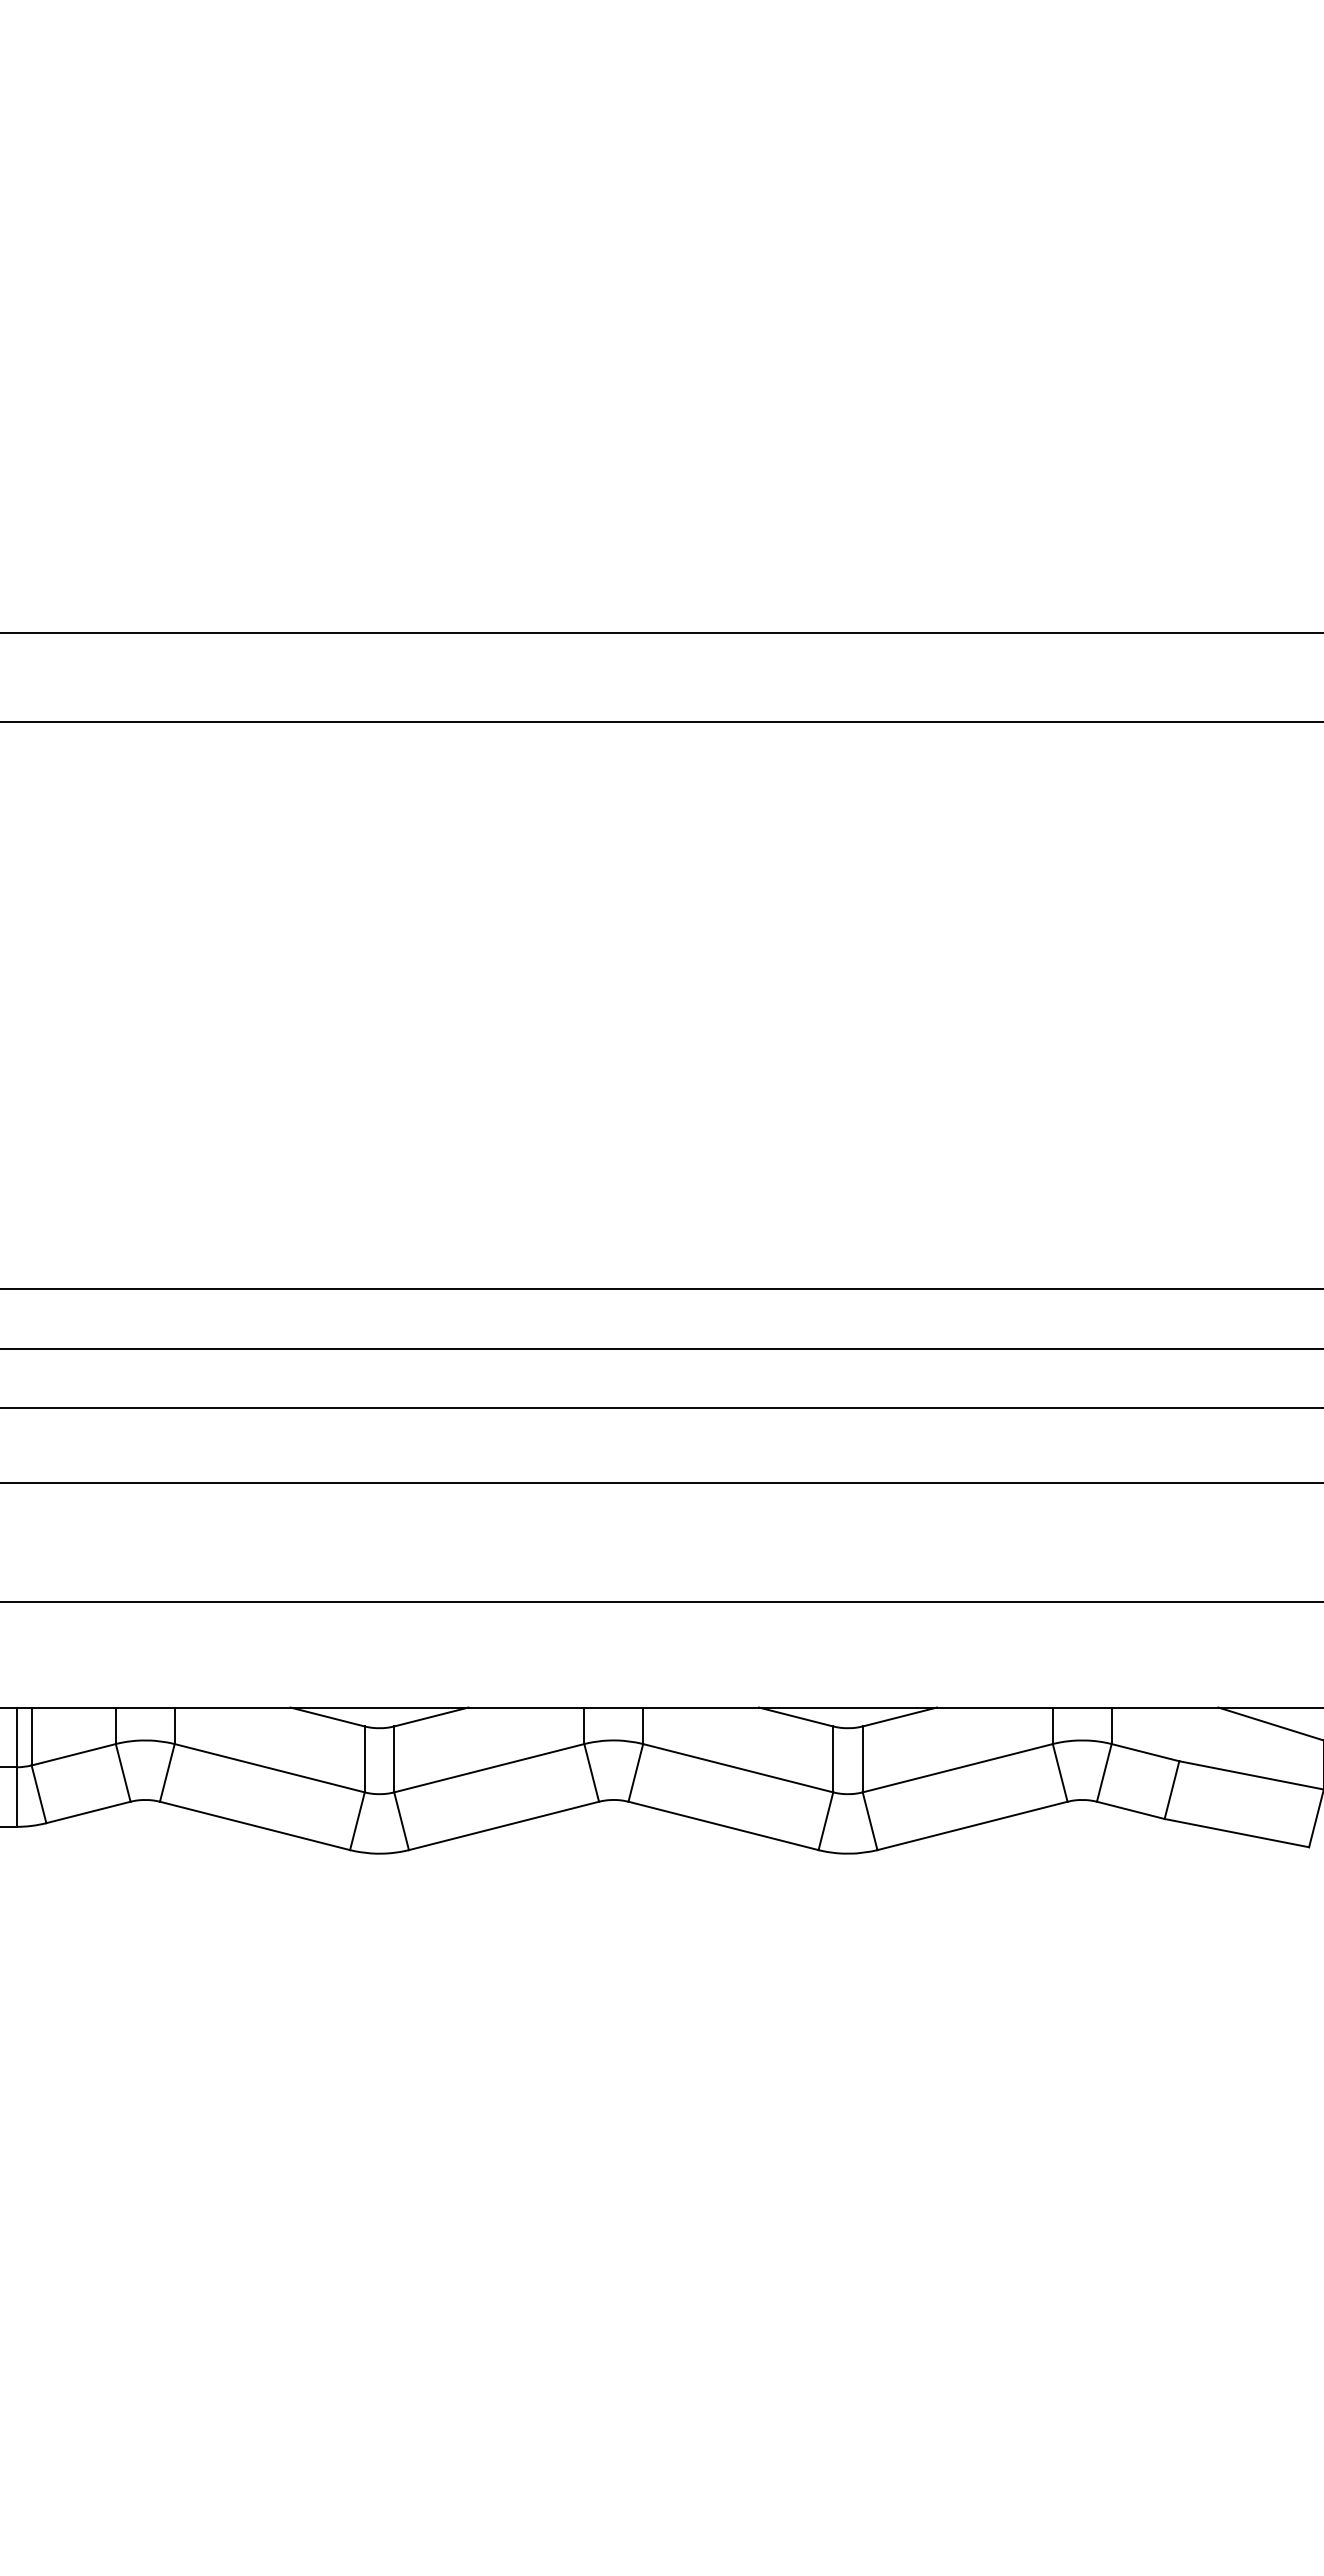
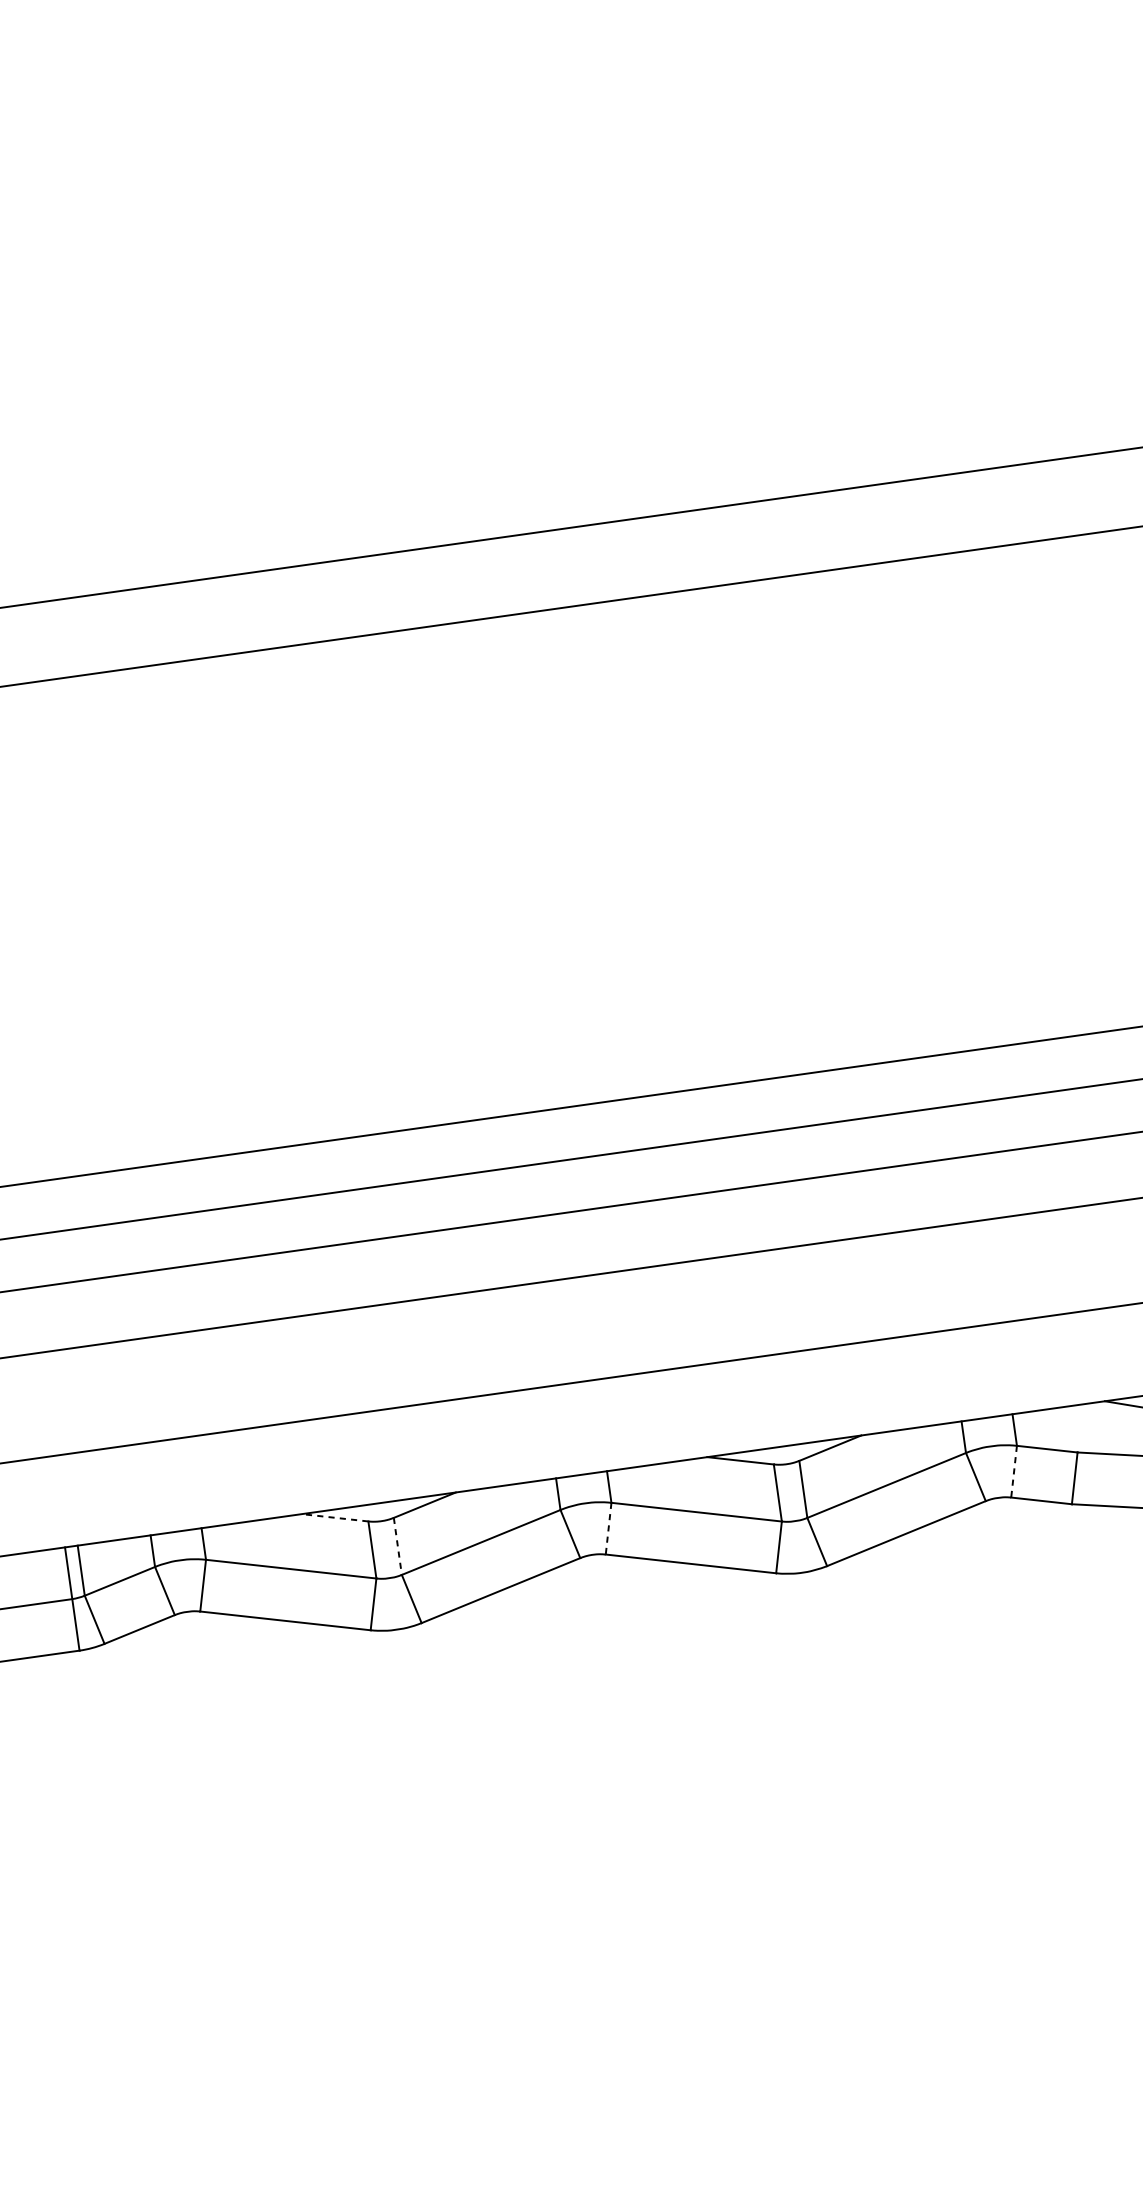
line: (327, 1716) -> (334, 1517), solid -> dashed
line: (394, 1759) -> (398, 1546), solid -> dashed
line: (635, 1772) -> (608, 1528), solid -> dashed
line: (1104, 1772) -> (1014, 1471), solid -> dashed

